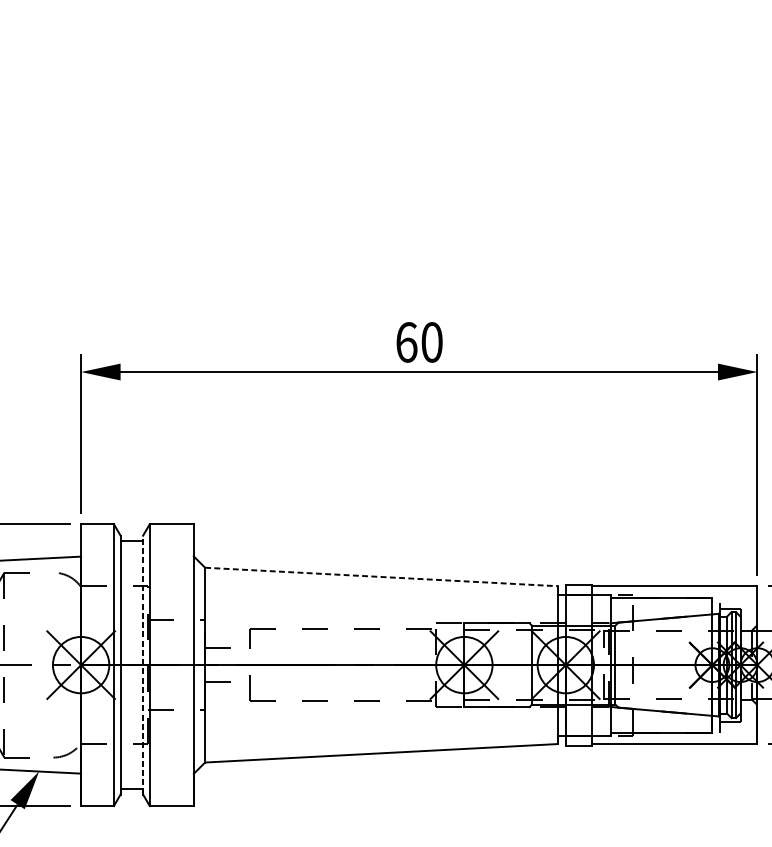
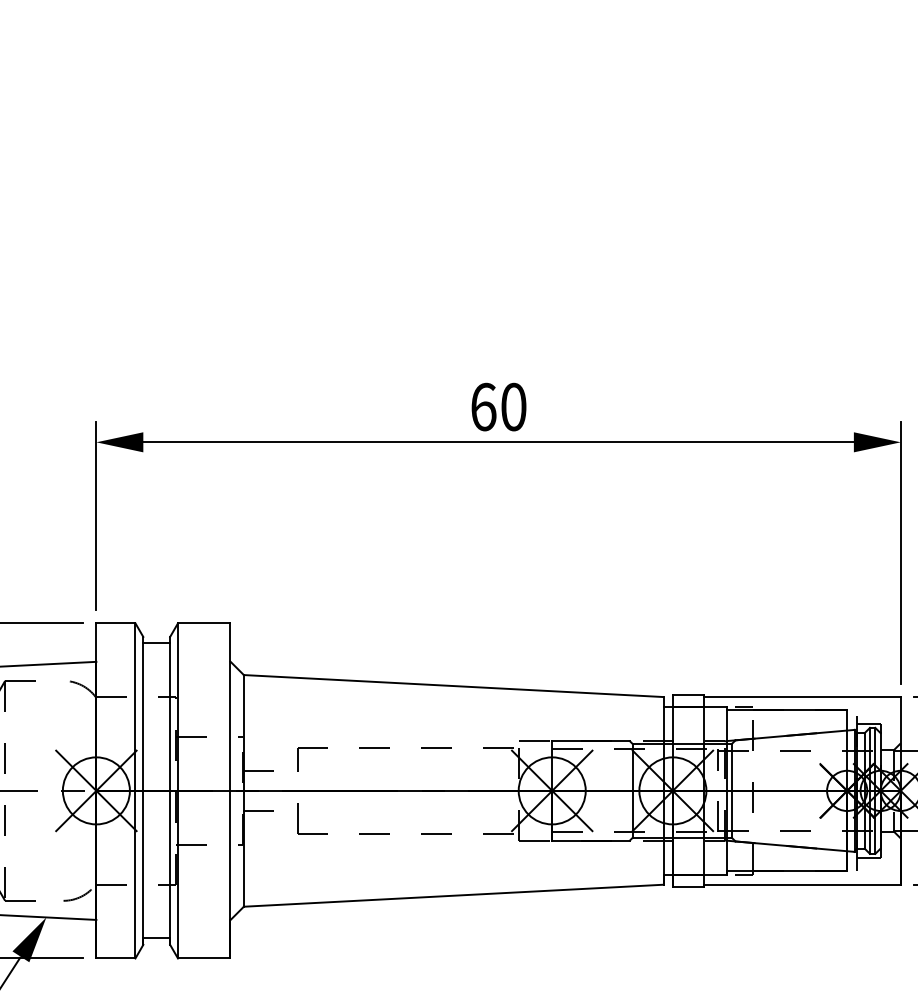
line: (382, 577) -> (454, 686), dashed -> solid
line: (143, 664) -> (170, 790), dashed -> solid

